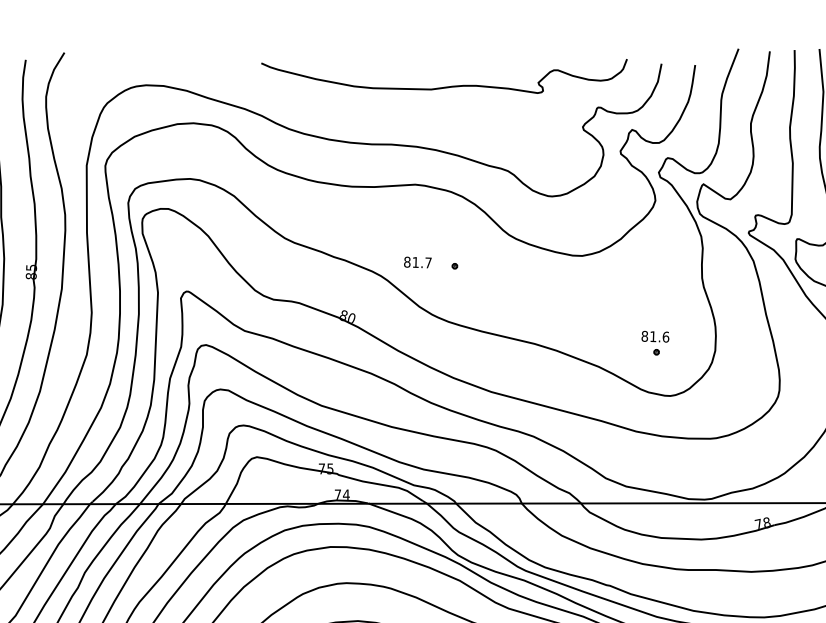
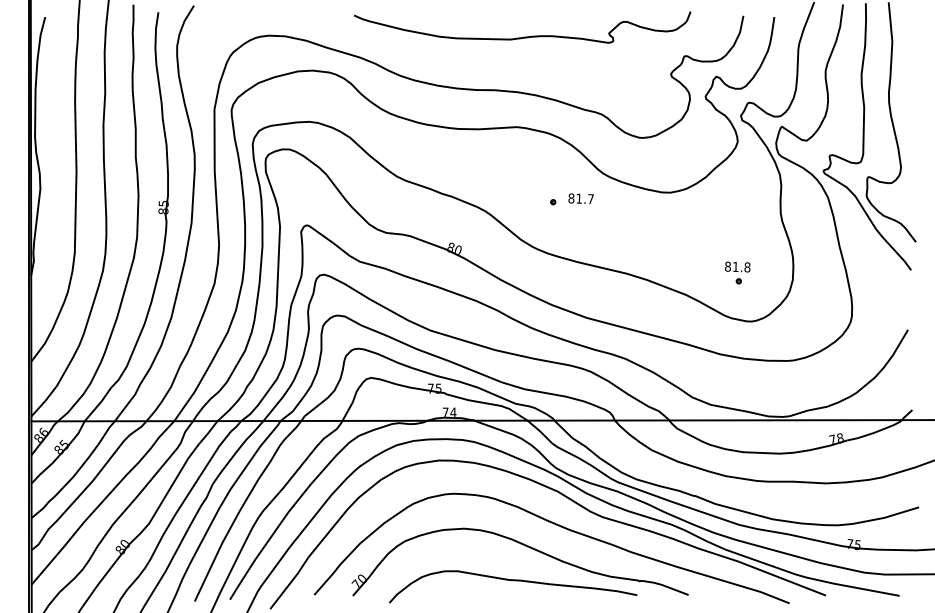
curve: (445, 86) -> (523, 36), moved
text: (417, 262) -> (580, 198), moved
text: (666, 337) -> (747, 267), 81.6 -> 81.8

